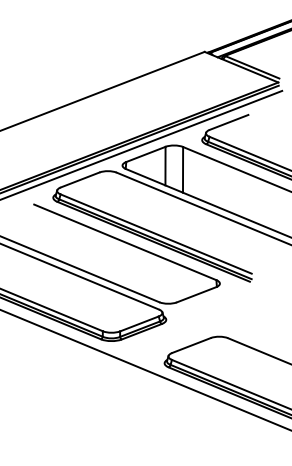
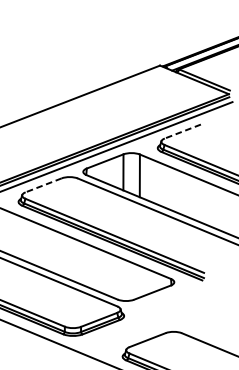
line: (229, 122) -> (183, 131), solid -> dashed
line: (80, 179) -> (44, 184), solid -> dashed

